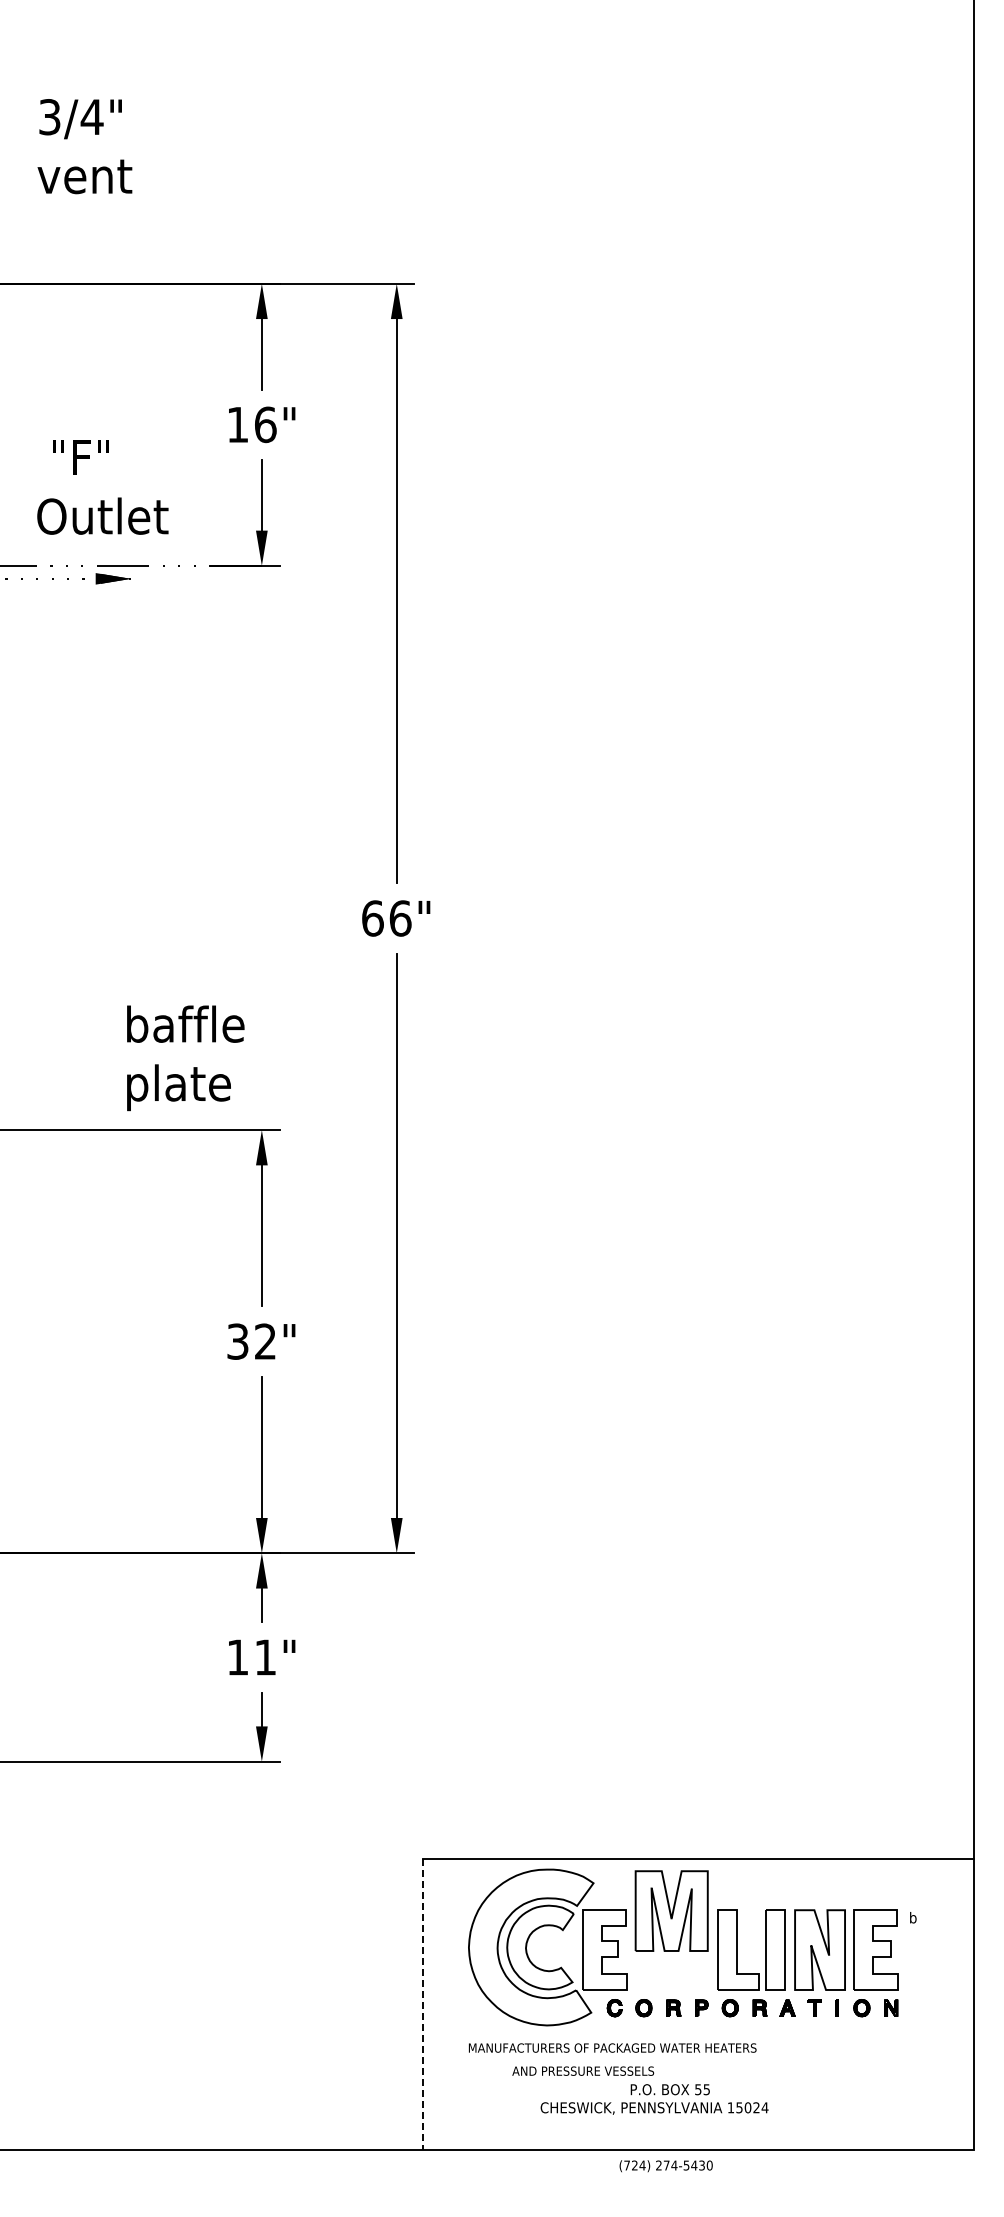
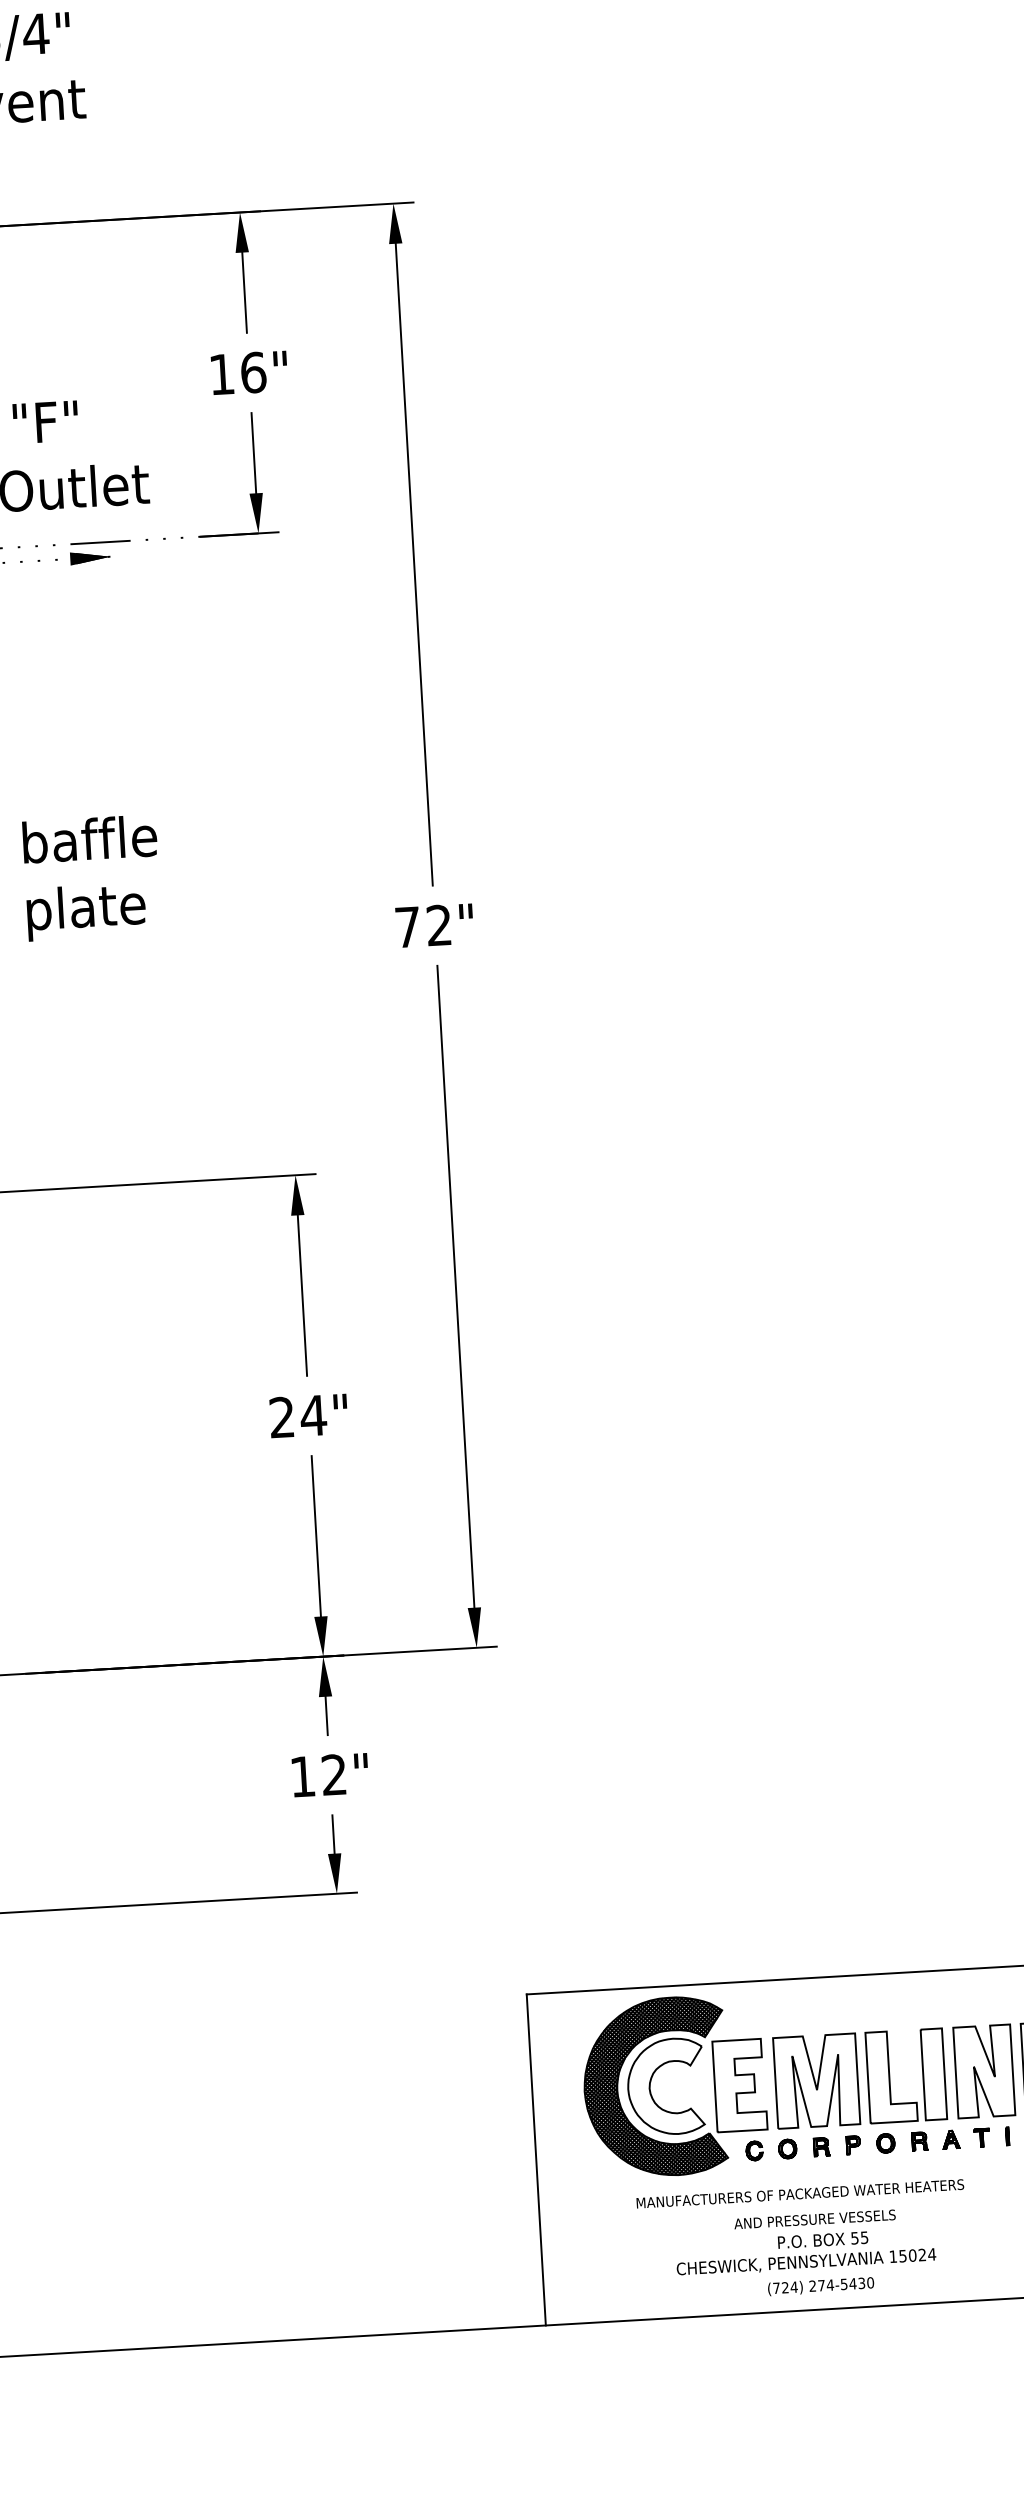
text: (386, 918) -> (423, 926), 66" -> 72"
text: (185, 1058) -> (91, 878), moved
text: (252, 1341) -> (298, 1416), 32" -> 24"
text: (265, 1657) -> (334, 1774), 11" -> 12"
part: (671, 1910) -> (816, 2080), moved
hatch: (530, 1947) -> (654, 2087), added
line: (423, 2004) -> (536, 2159), dashed -> solid
text: (612, 2047) -> (800, 2193), moved
text: (583, 2070) -> (815, 2218), moved
text: (665, 2166) -> (820, 2286), moved

